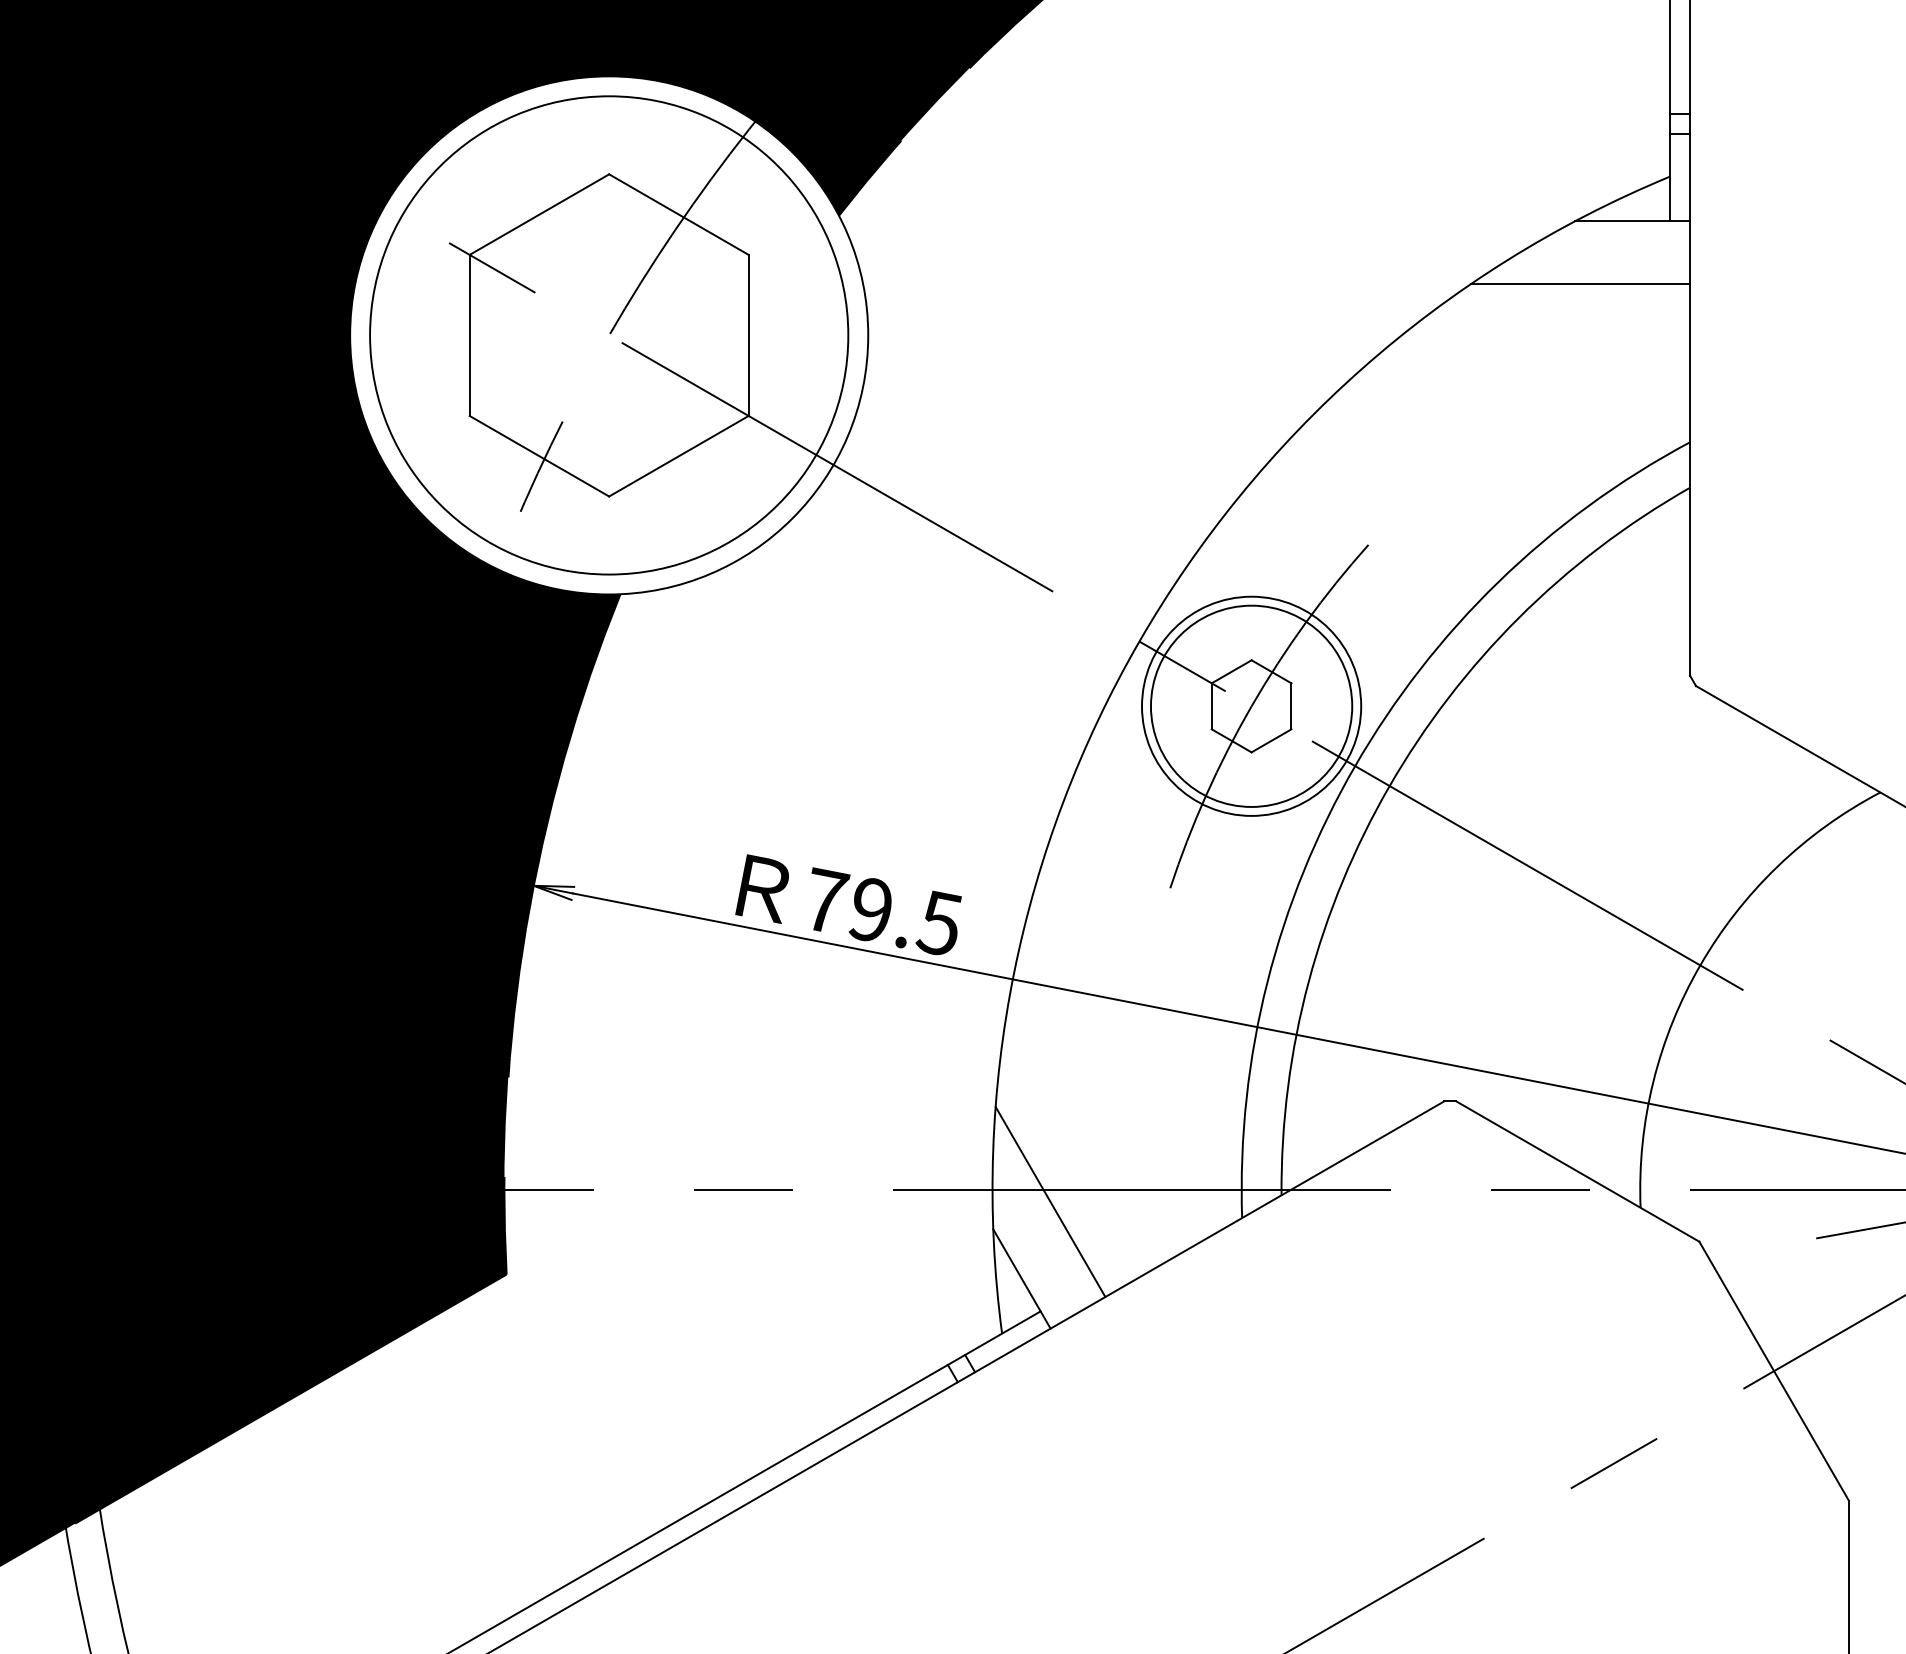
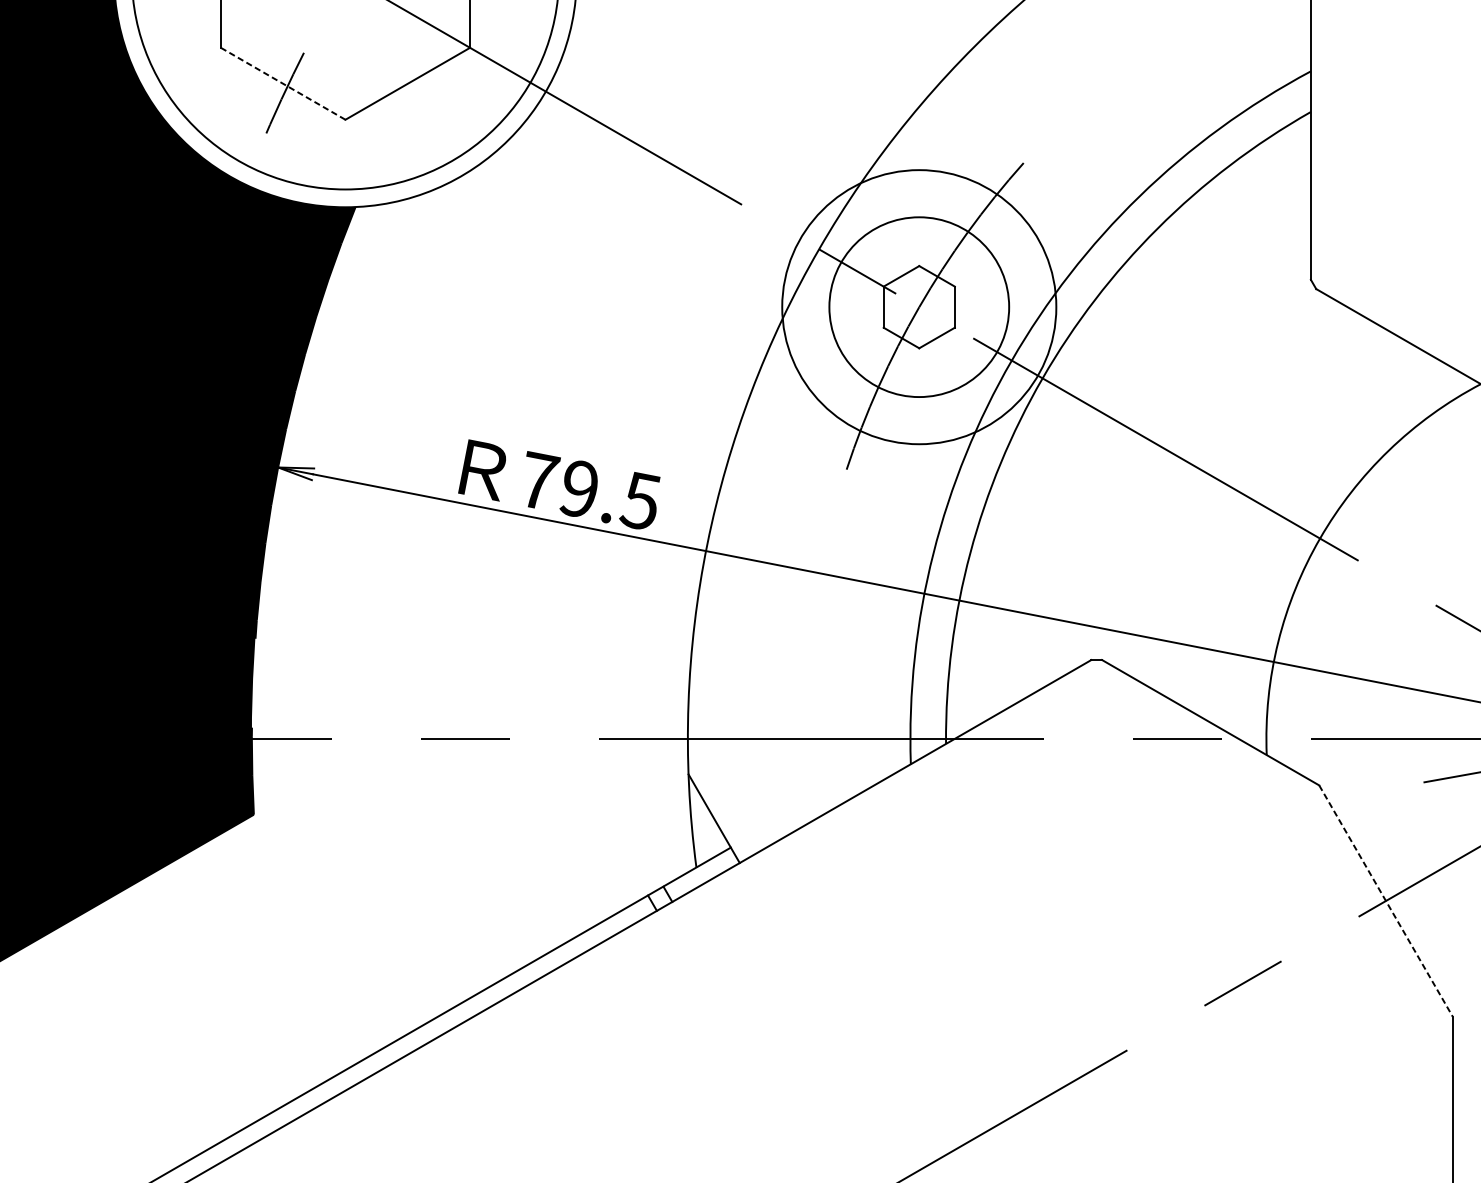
line: (539, 456) -> (283, 84), solid -> dashed
circle: (1251, 705) -> (919, 306), size x1.4
line: (1050, 1202) -> (739, 750), removed
line: (1774, 1371) -> (1386, 901), solid -> dashed

